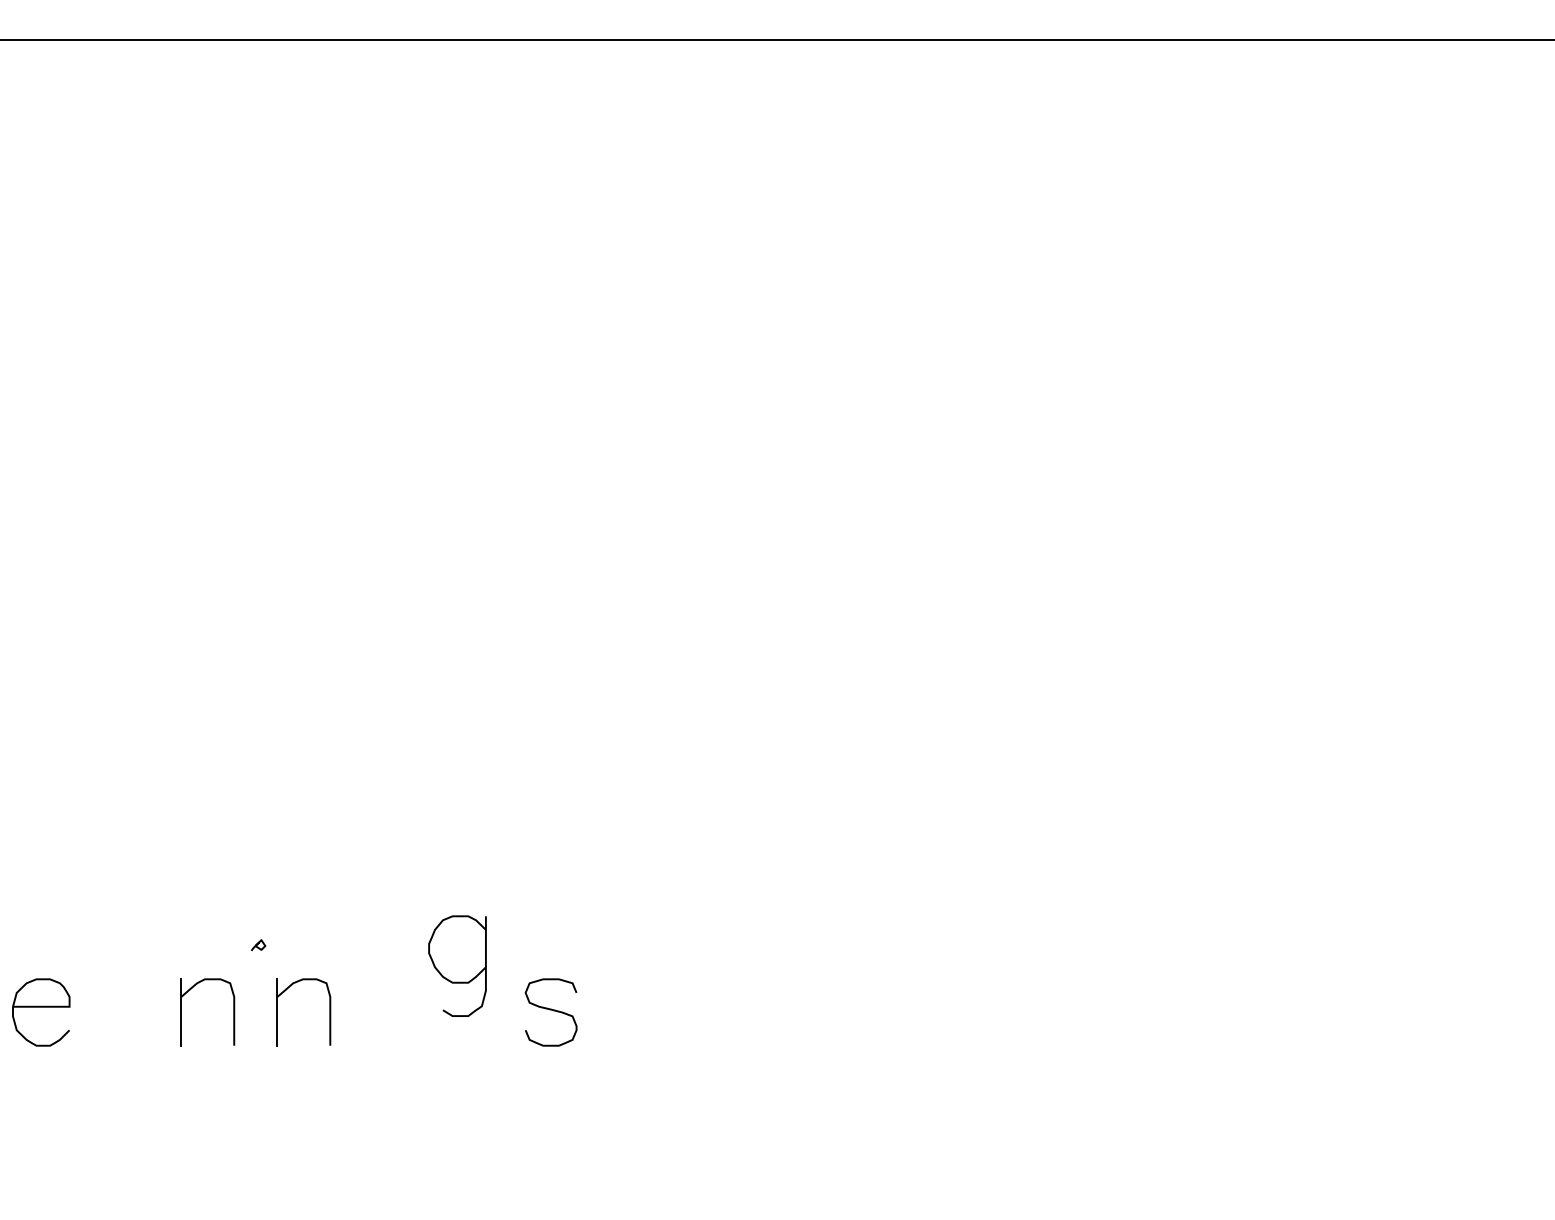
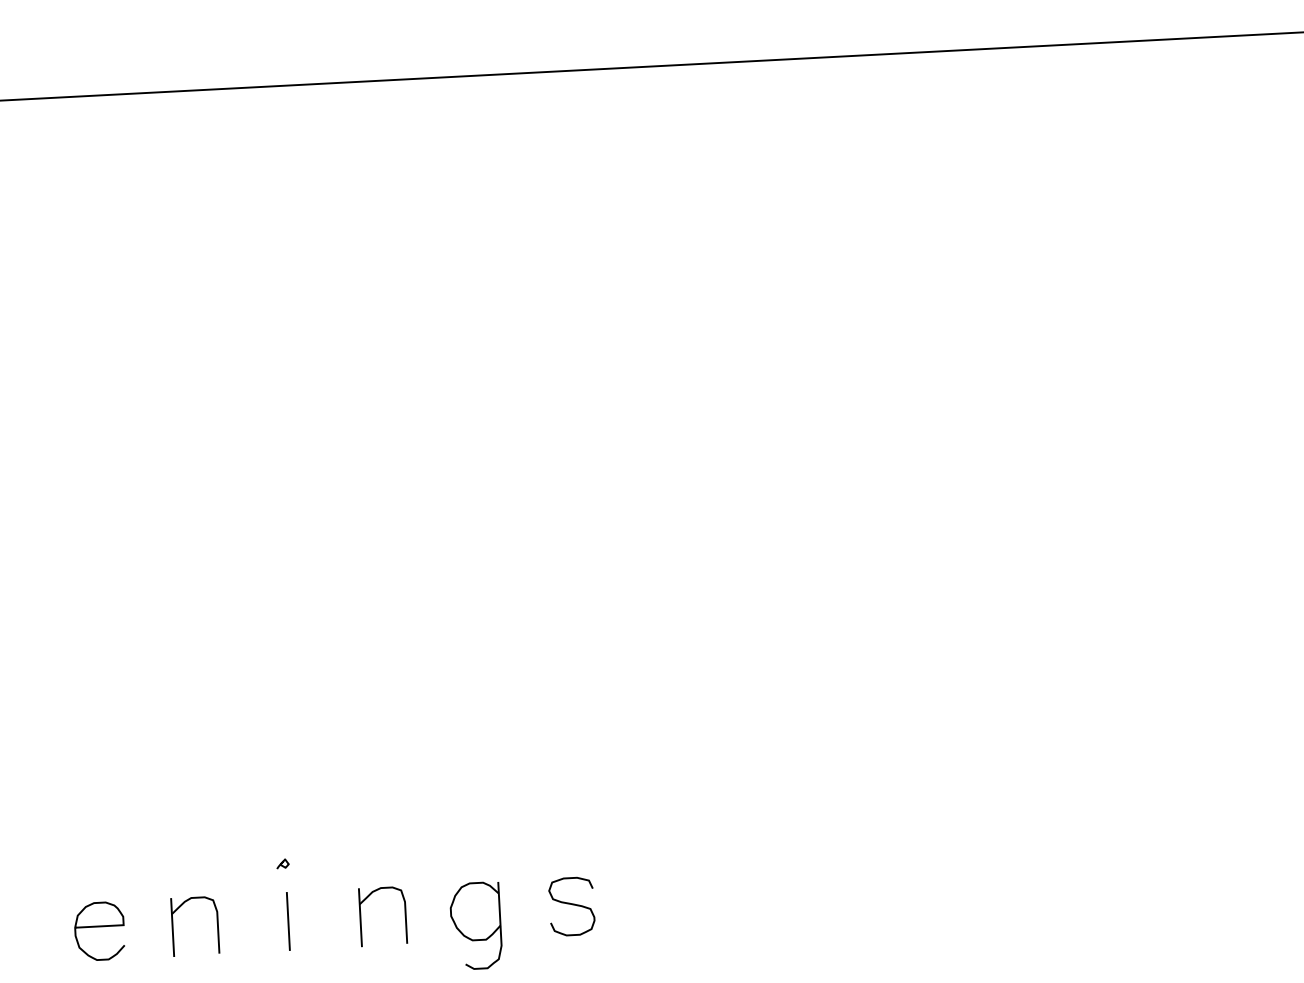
part: (457, 965) -> (476, 925), moved
curve: (550, 1010) -> (571, 904), moved
part: (181, 1012) -> (172, 927), moved
line: (261, 1012) -> (288, 921), added
part: (277, 1012) -> (360, 917), moved

